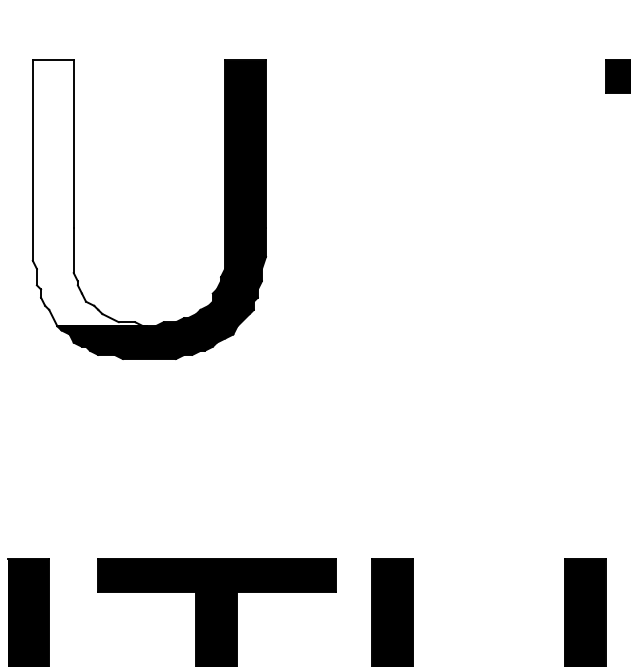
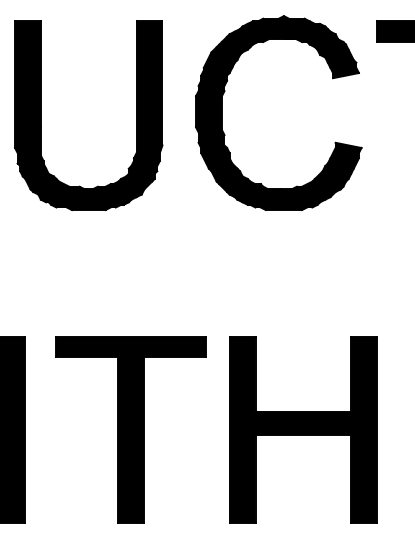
fill: (87, 193) -> (49, 105), added
part: (361, 204) -> (222, 112), added

